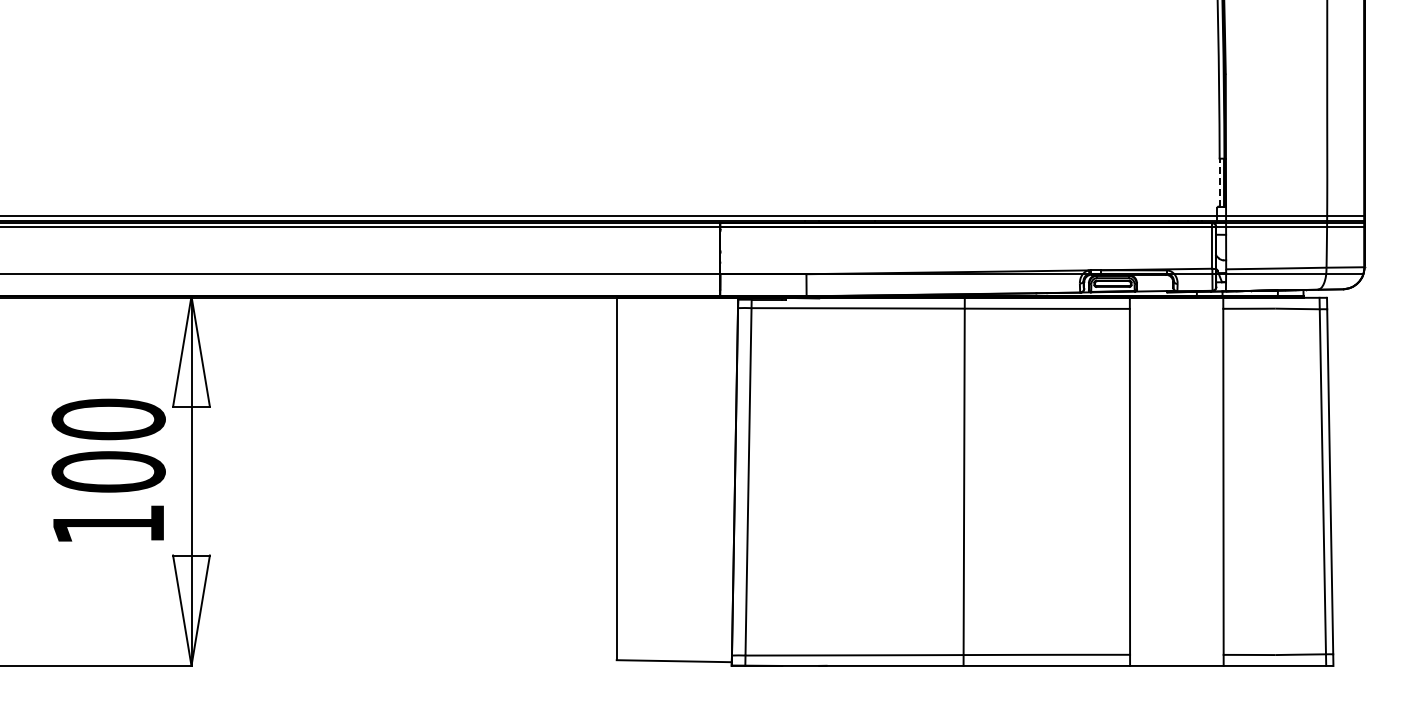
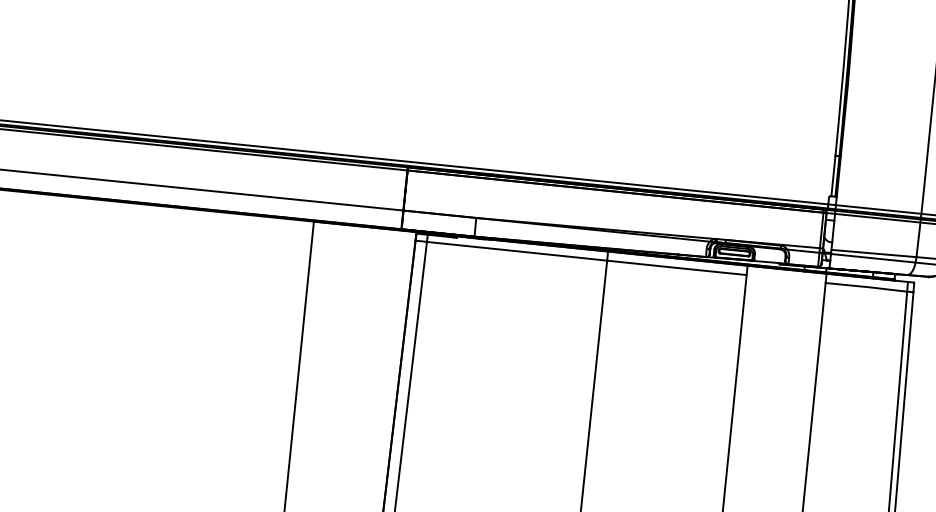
line: (1219, 182) -> (833, 175), dashed -> solid

